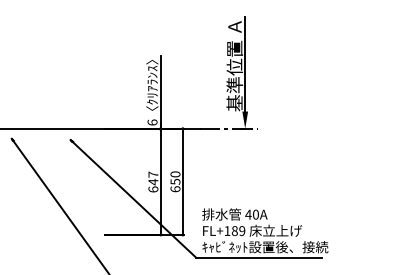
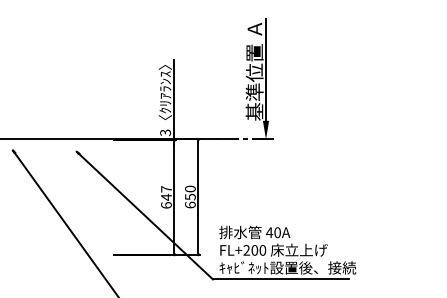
text: (152, 122) -> (165, 132), 6 -> 3
text: (234, 230) -> (254, 249), FL+189 -> FL+200

